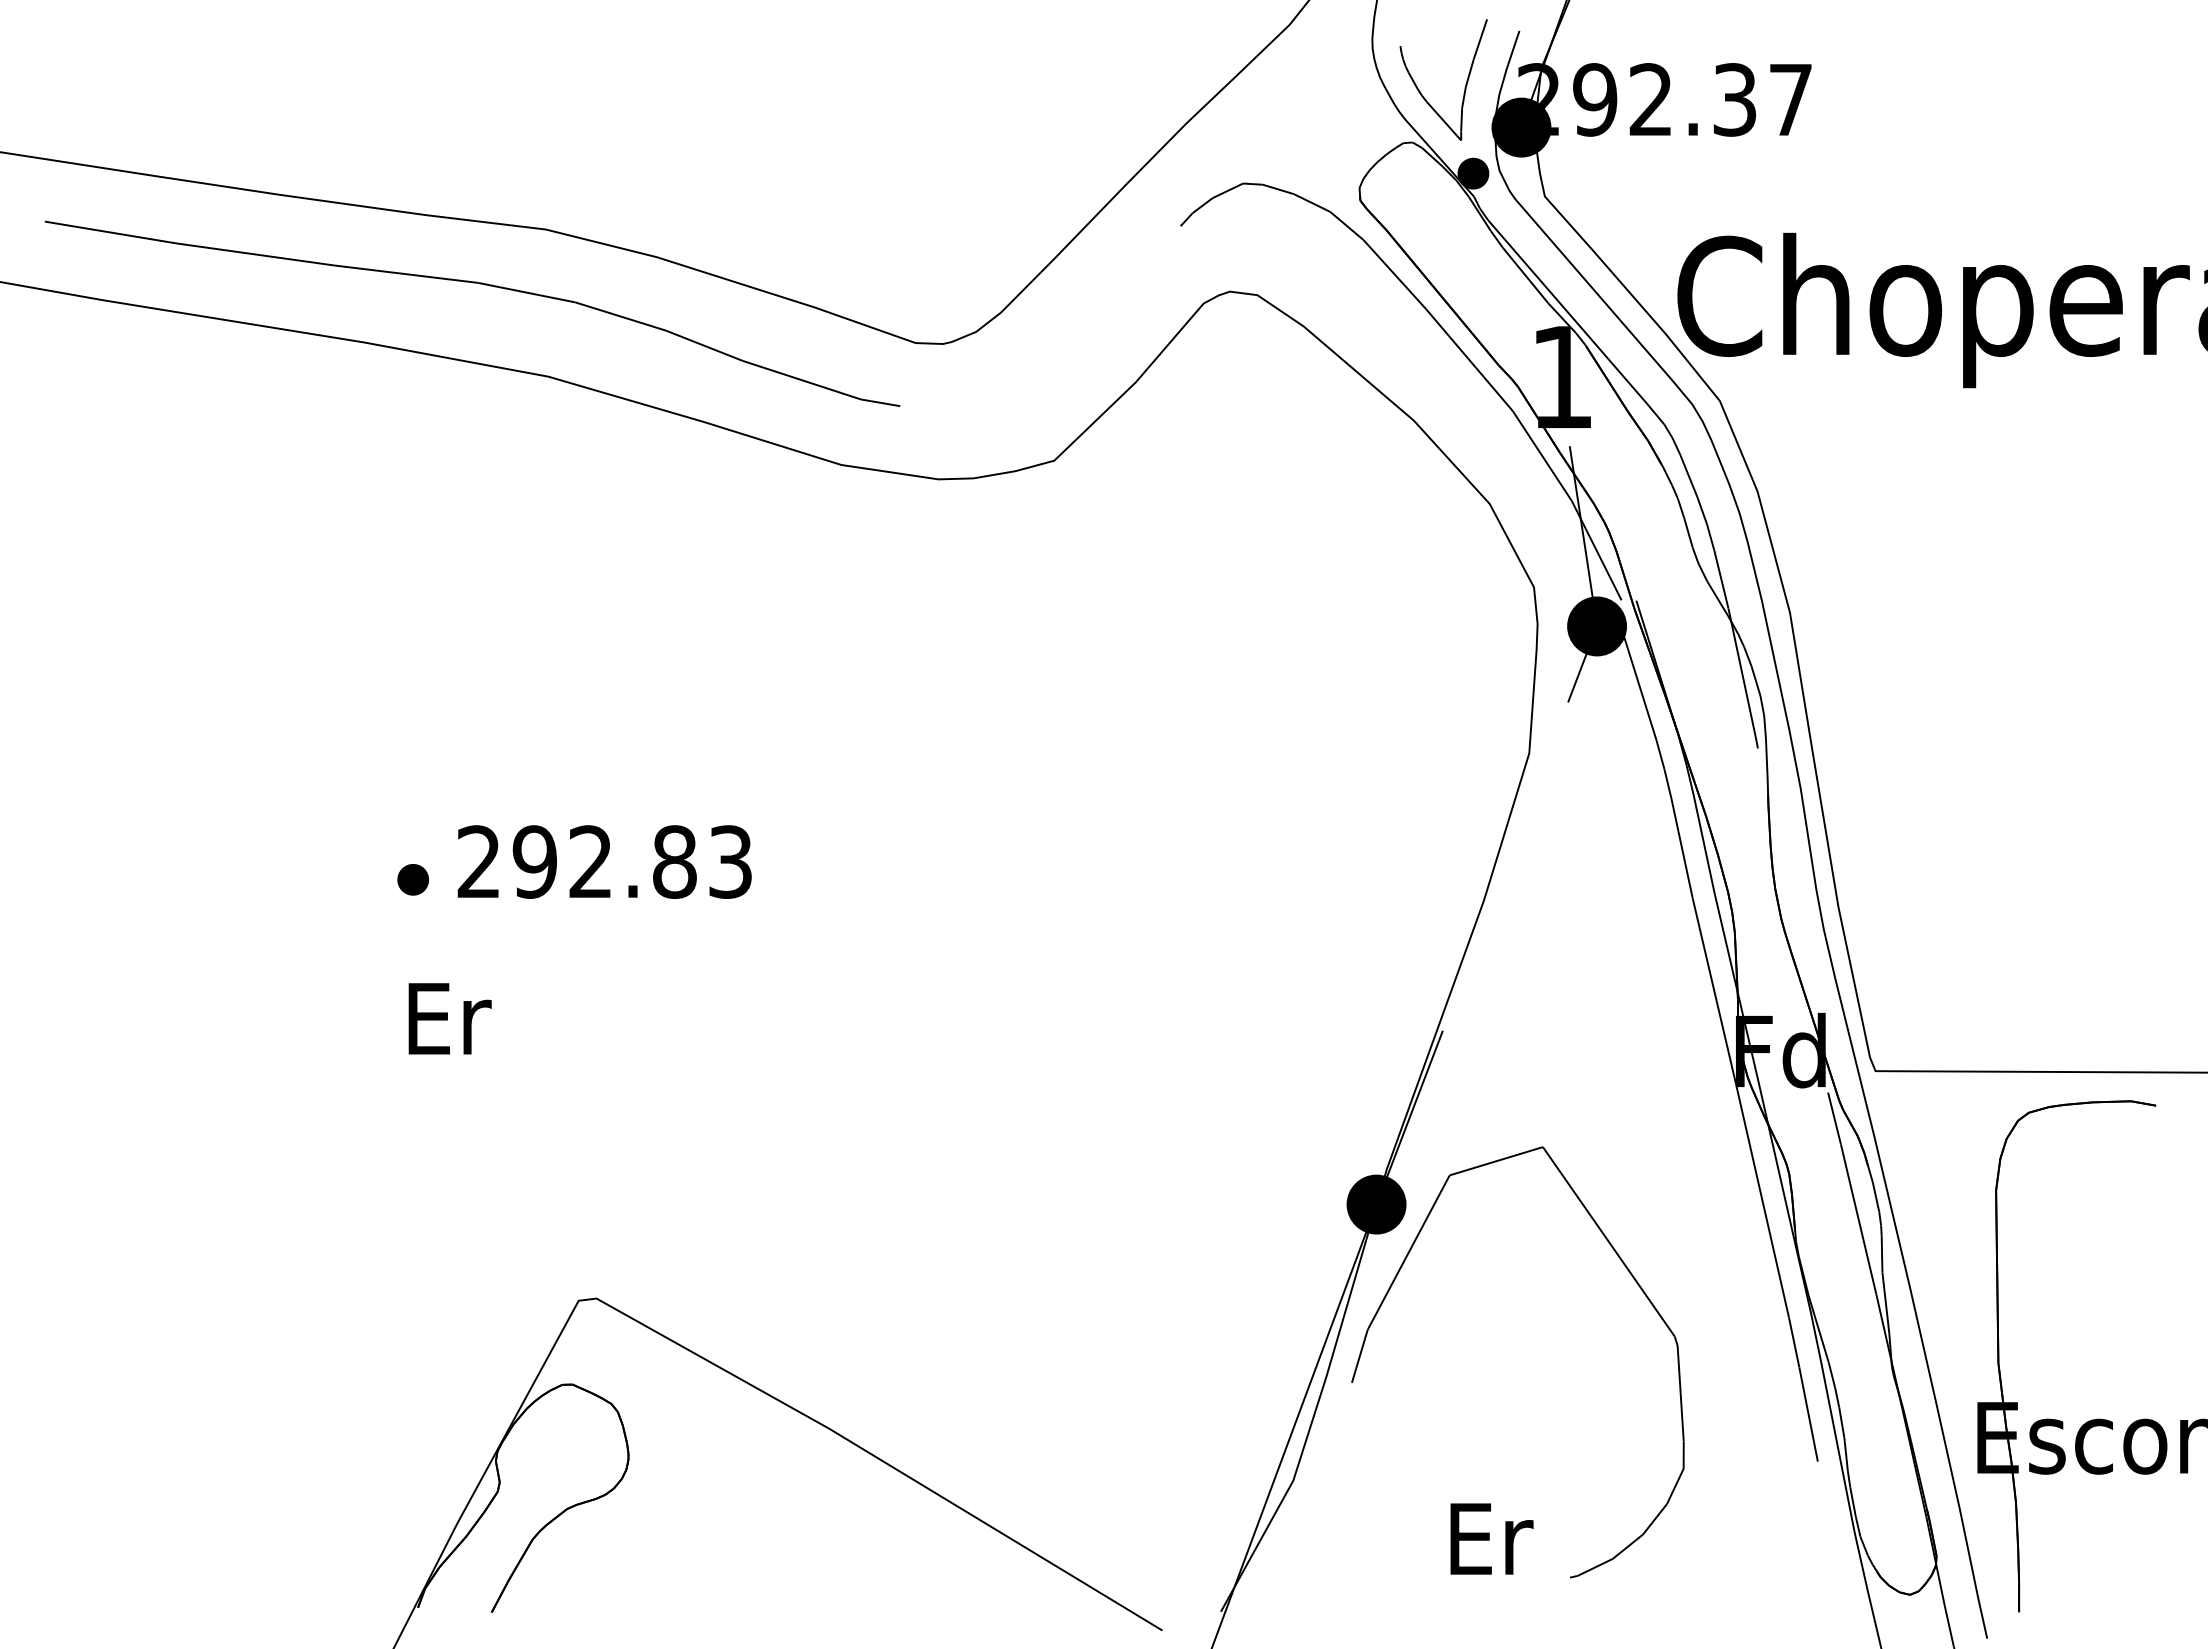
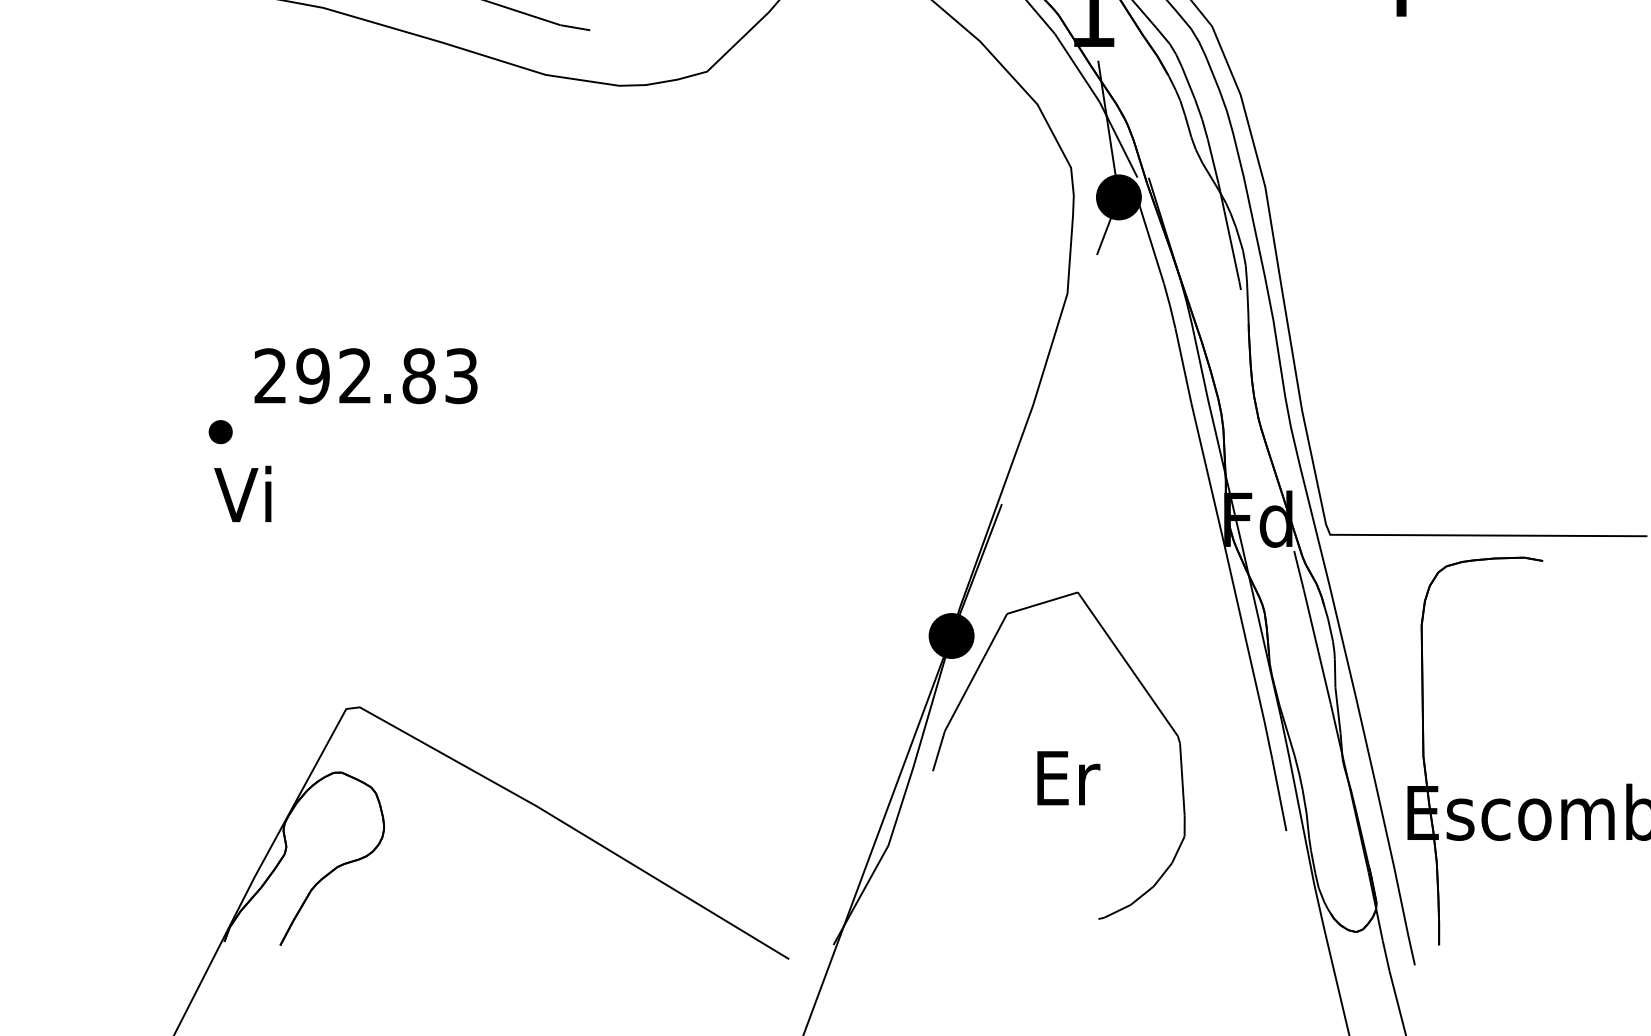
part: (412, 879) -> (220, 431), moved
text: (447, 1017) -> (246, 494), Er -> Vi
text: (1491, 1538) -> (1068, 777), moved

